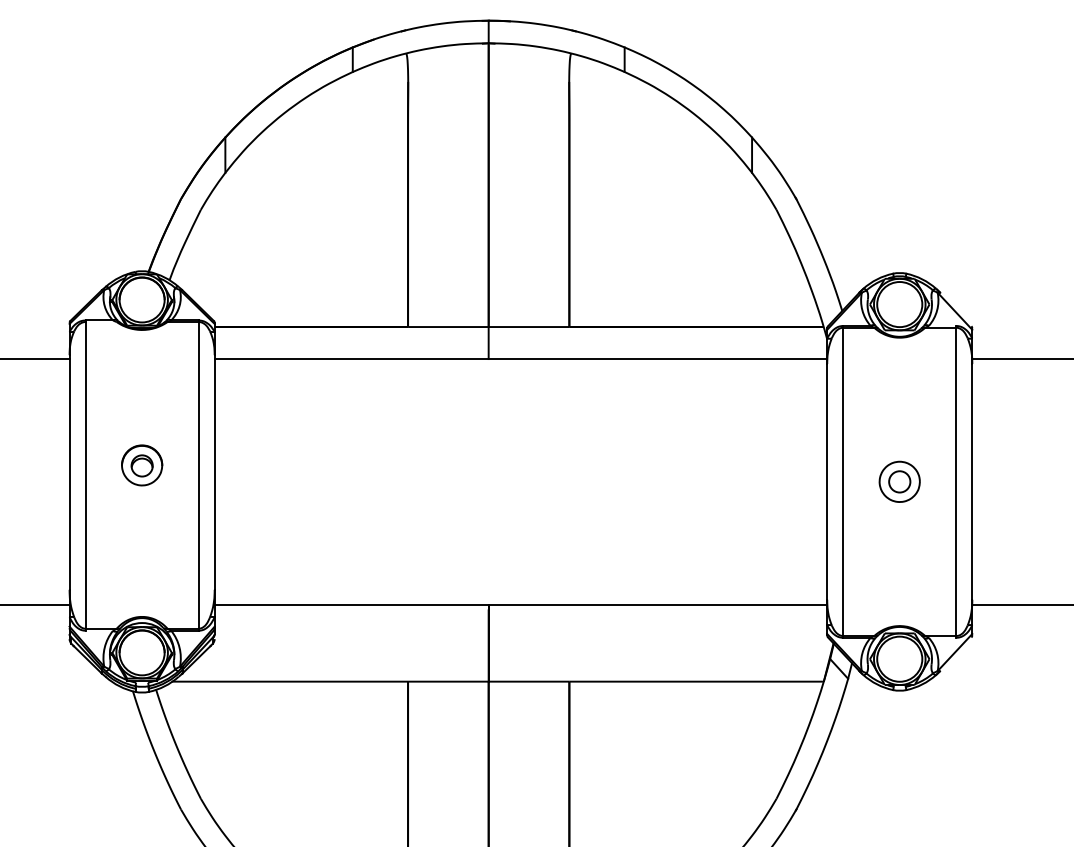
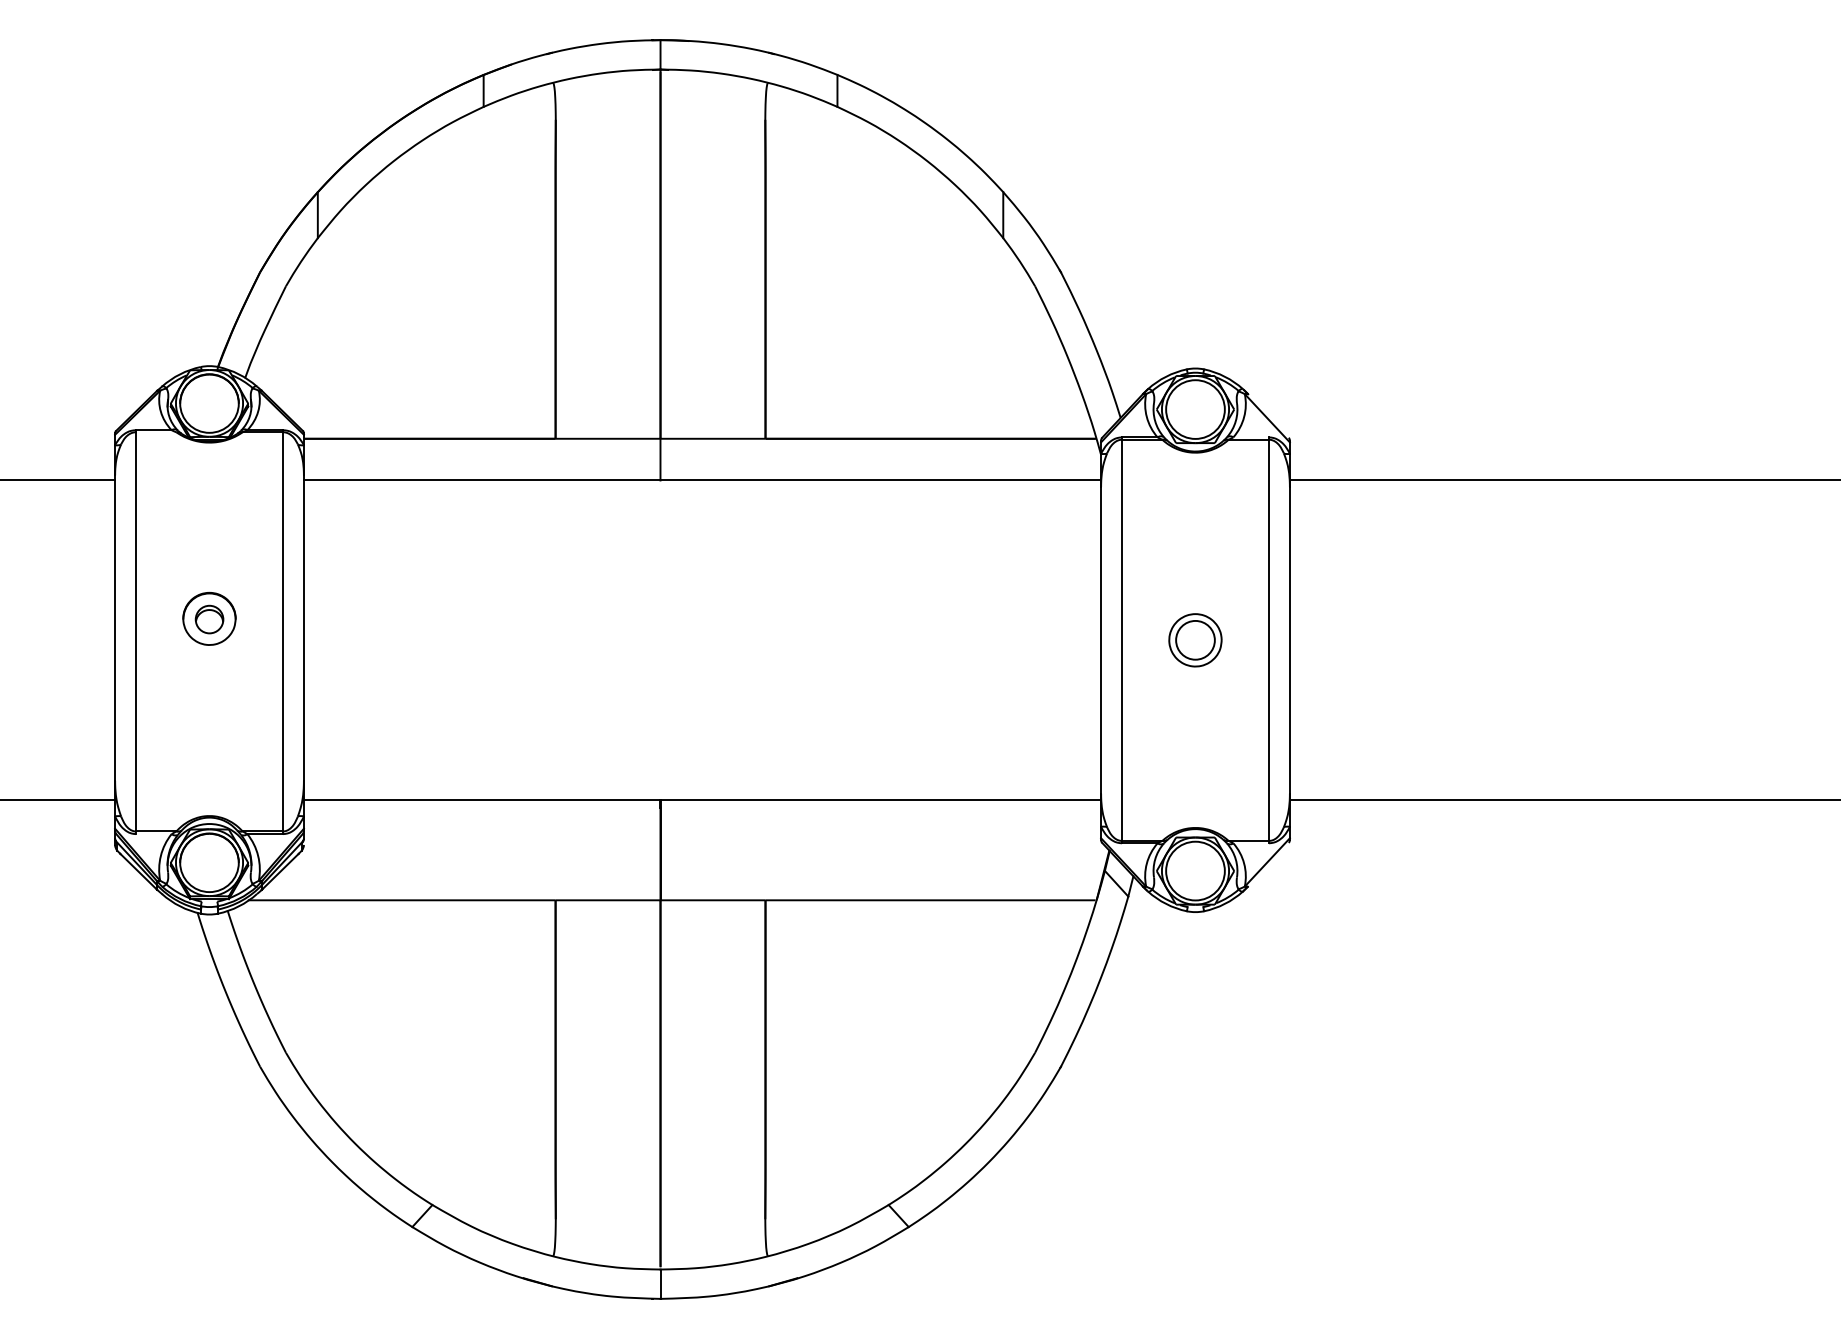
circle: (899, 482) -> (1195, 640), size x1.4

